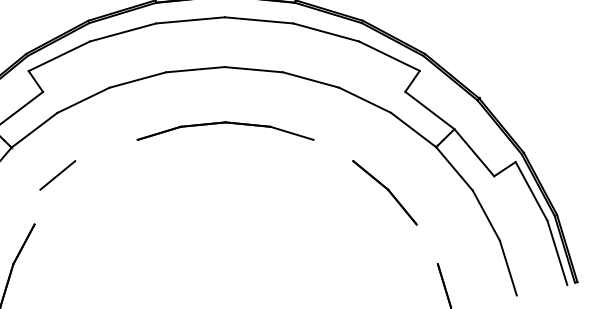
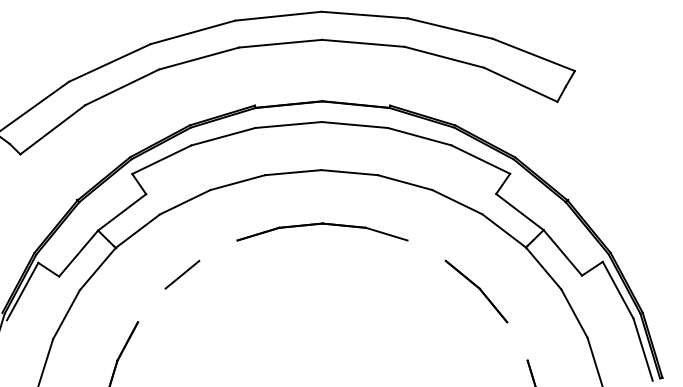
line: (57, 175) -> (182, 274), moved

